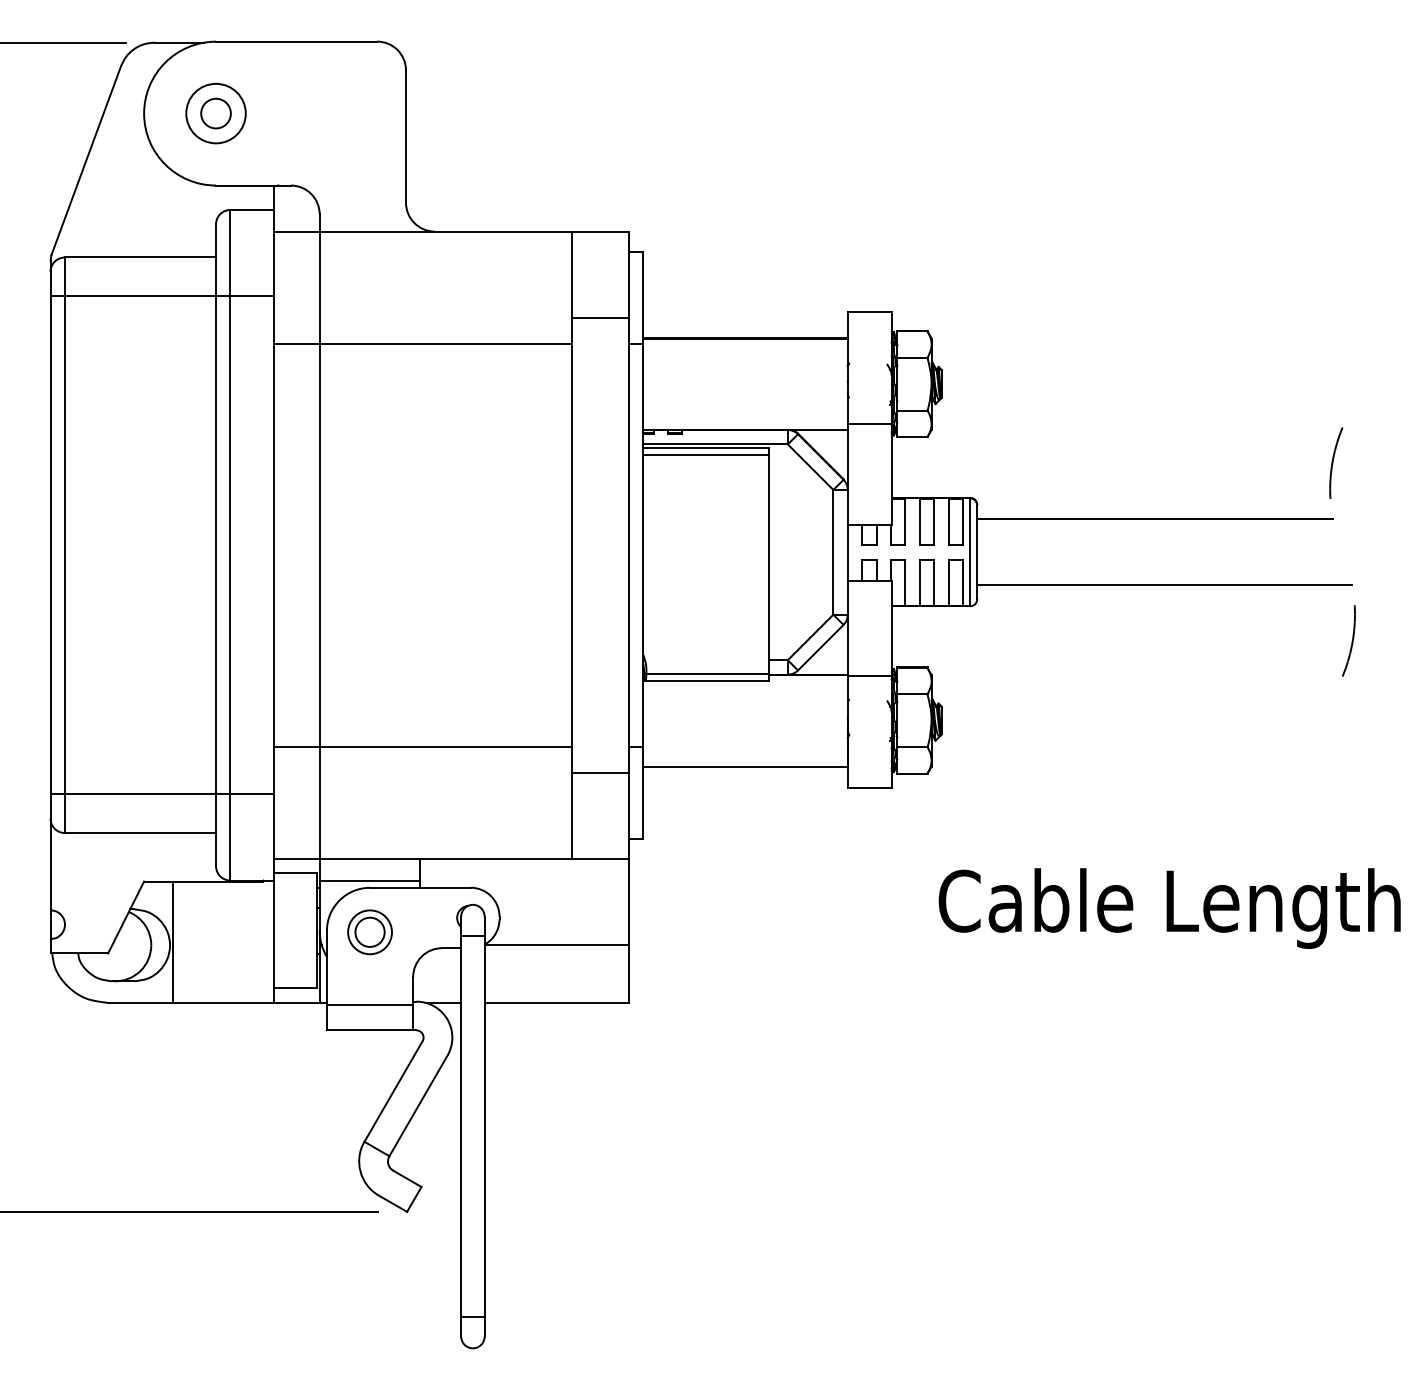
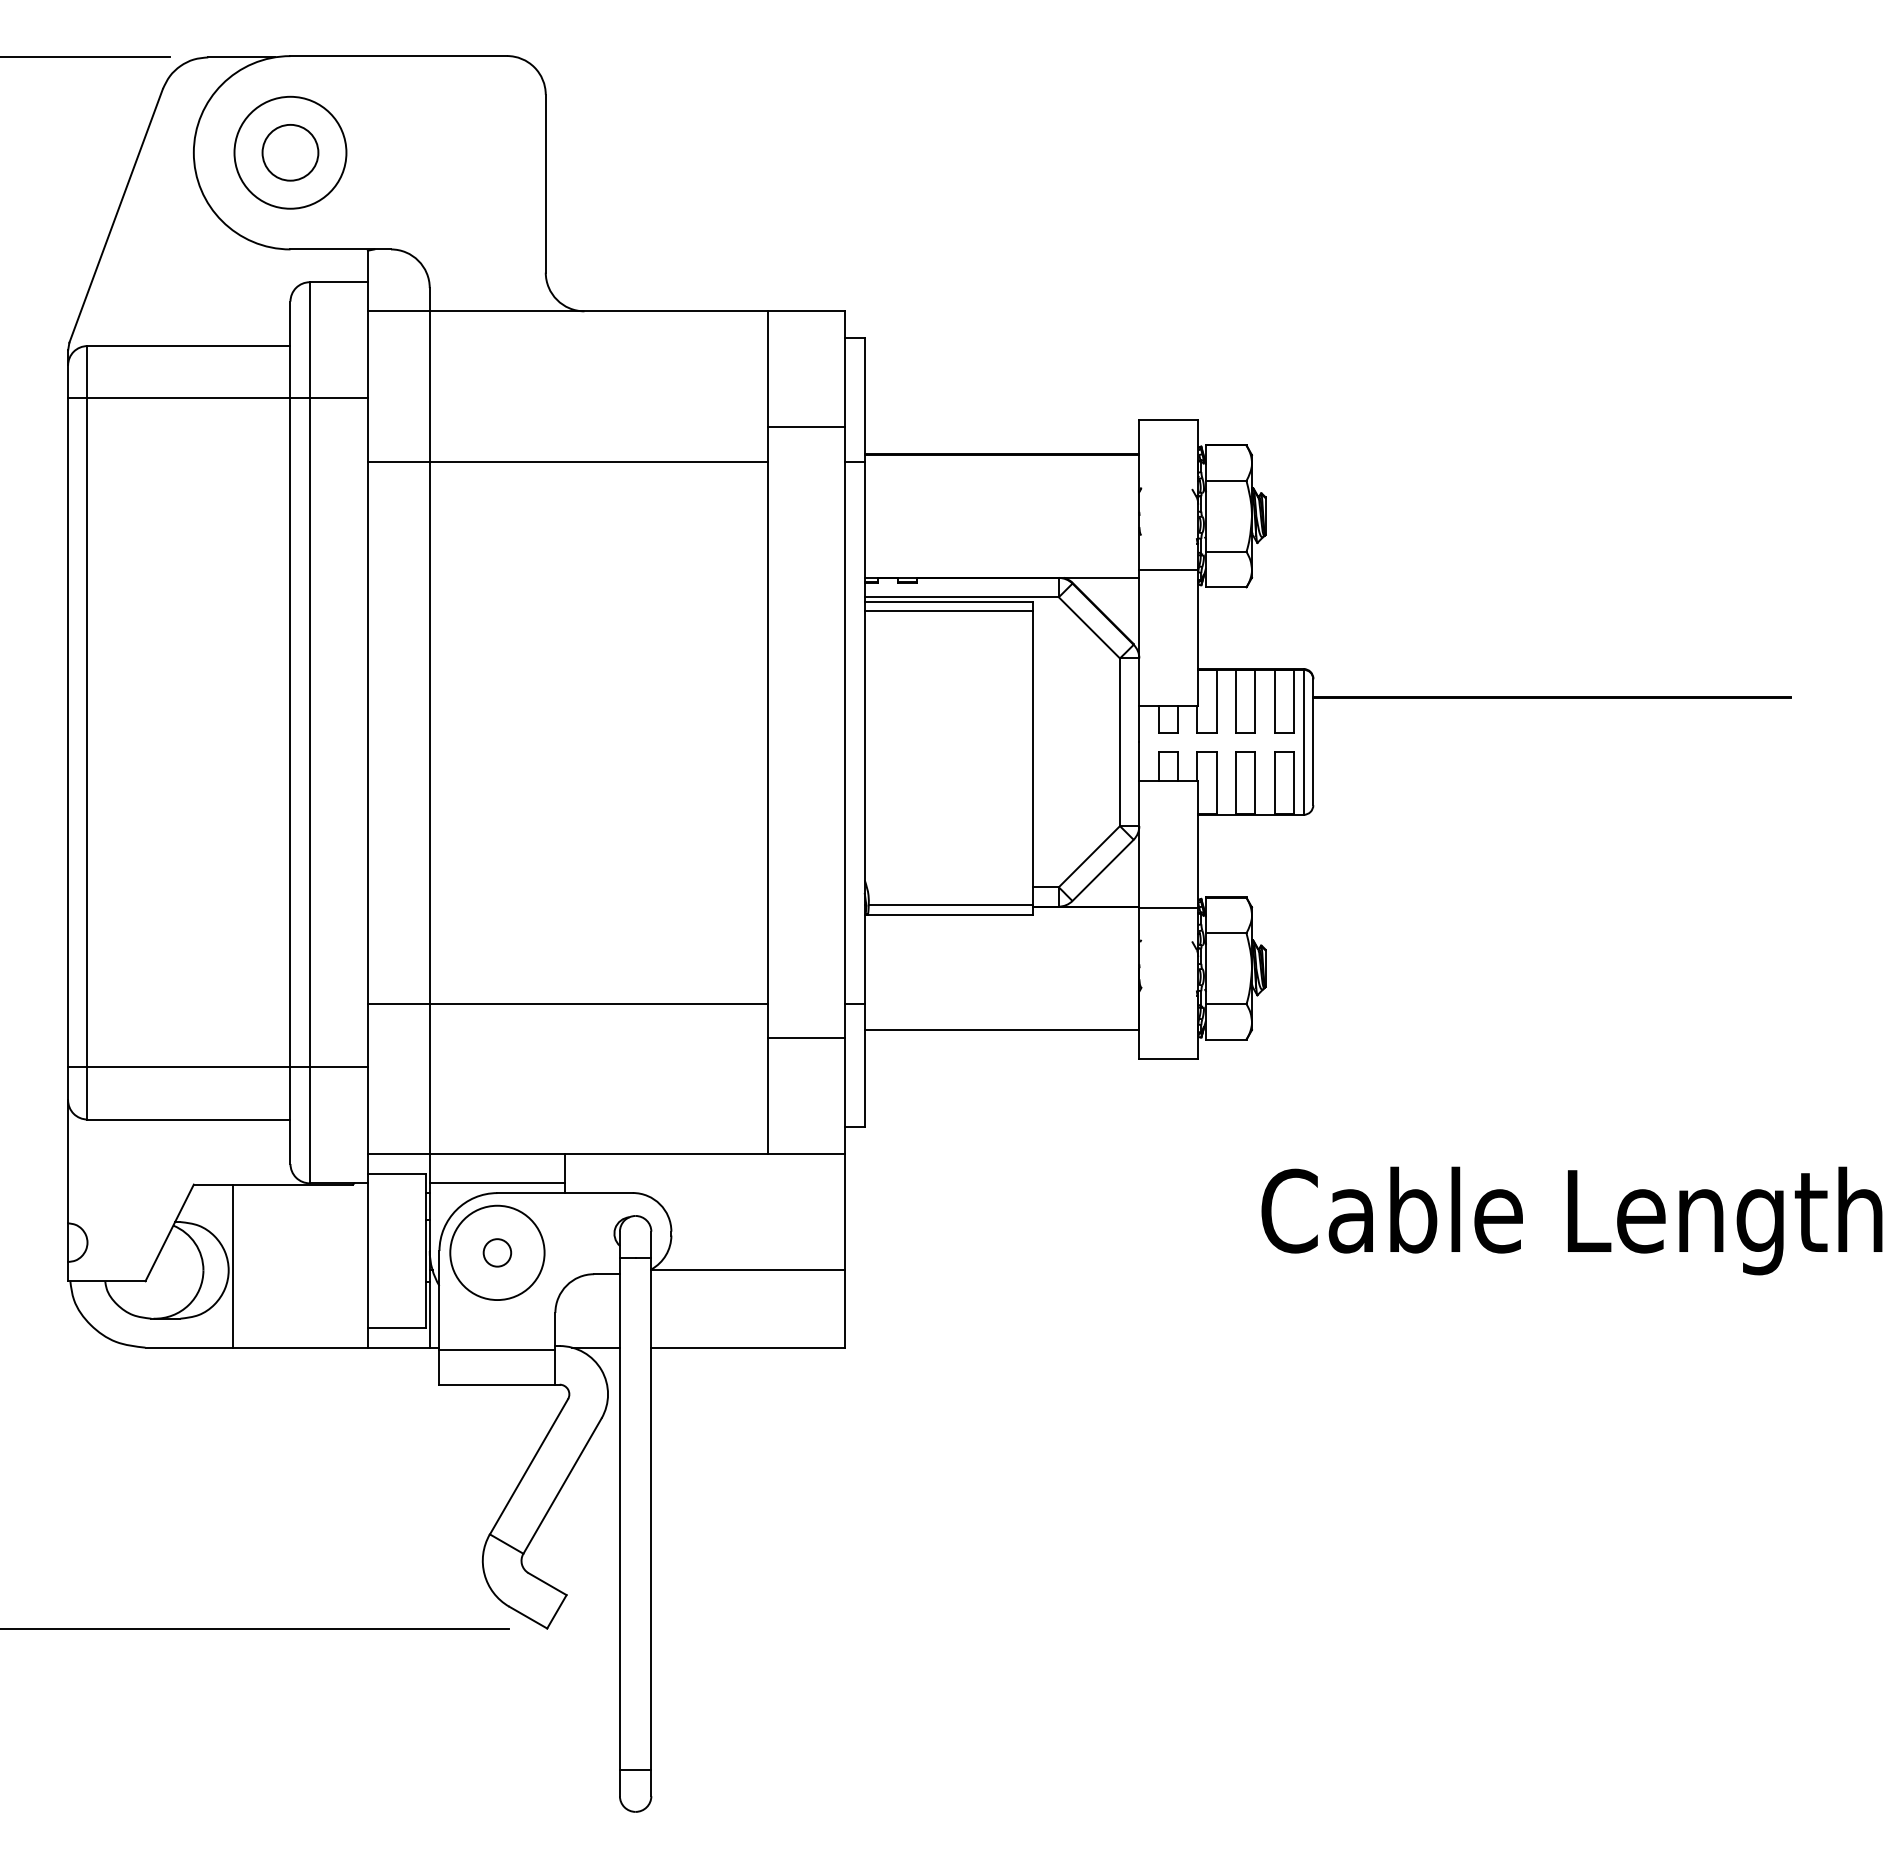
circle: (216, 113) -> (290, 152), size x1.4
circle: (216, 113) -> (290, 152), size x1.4
arc: (1333, 463) -> (1791, 622), removed
line: (1164, 585) -> (1565, 786), removed
arc: (1351, 641) -> (1816, 862), removed
circle: (369, 932) -> (496, 1252), size x1.6
circle: (370, 932) -> (497, 1252), size x0.7

